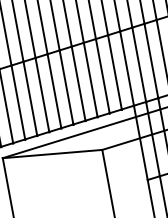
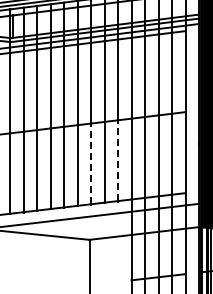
line: (114, 72) -> (117, 160), solid -> dashed
line: (91, 79) -> (91, 163), solid -> dashed

